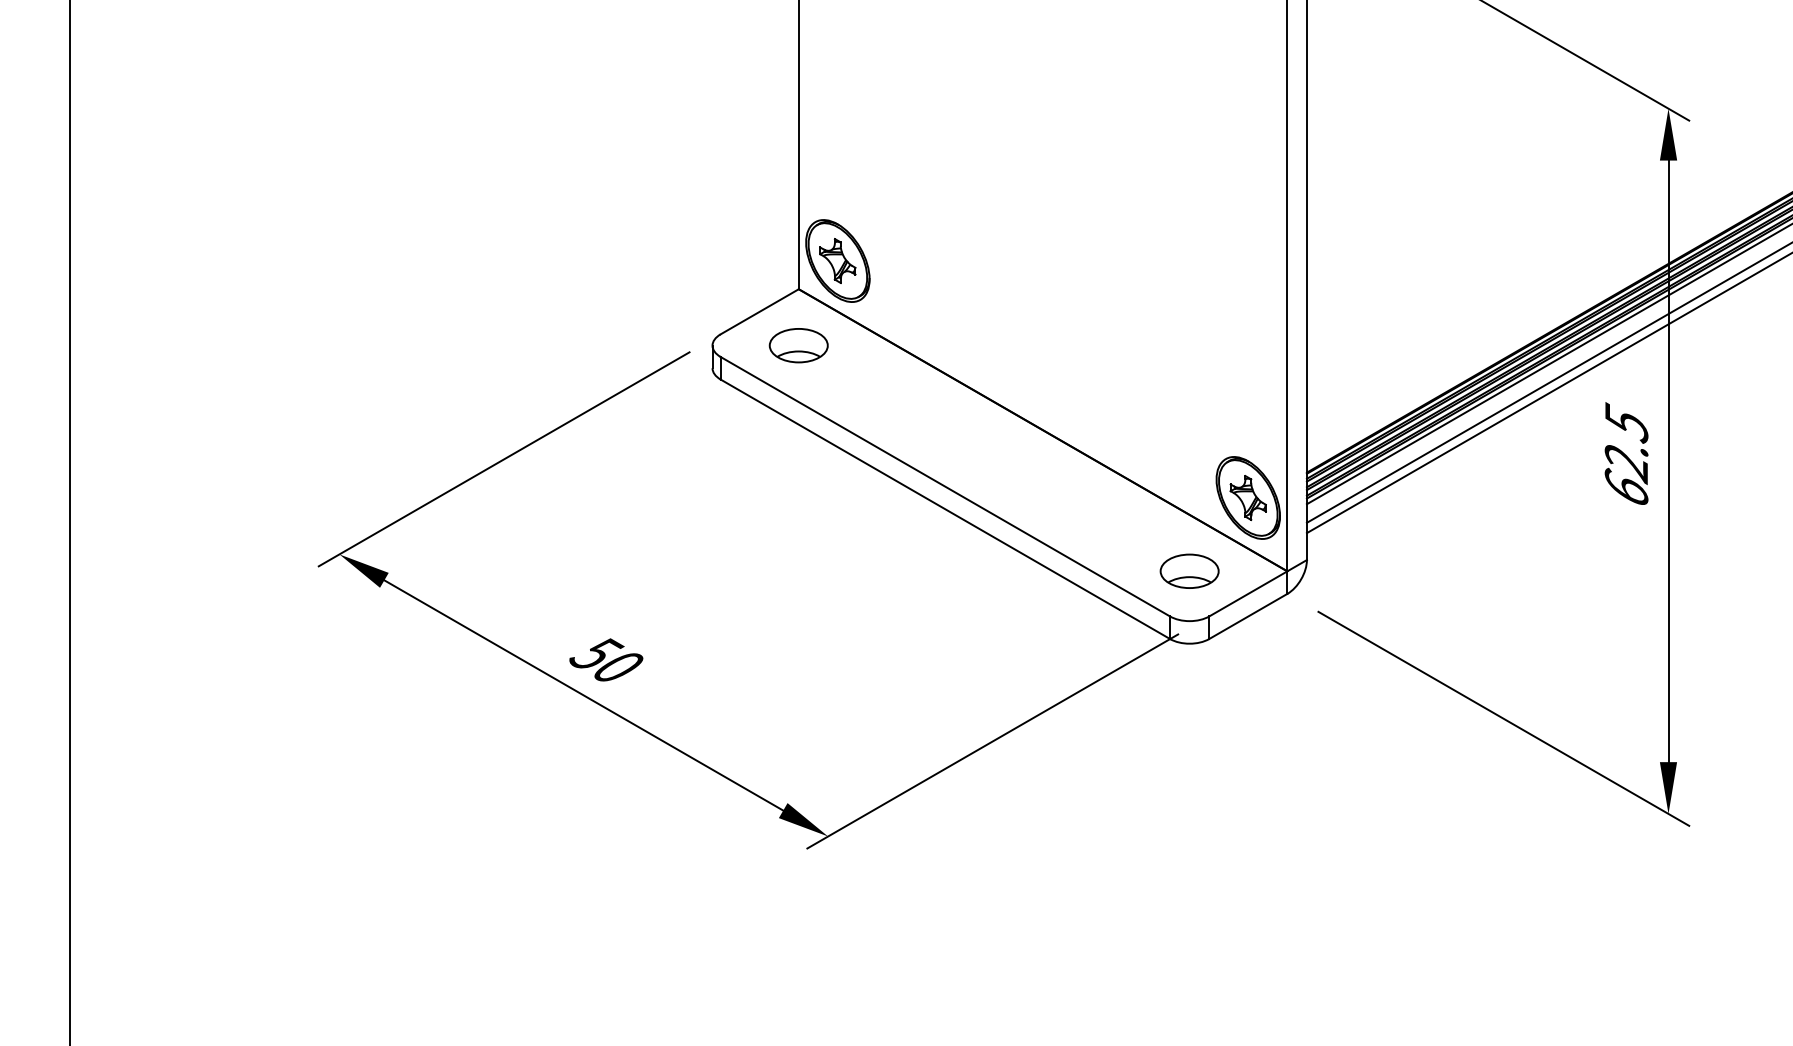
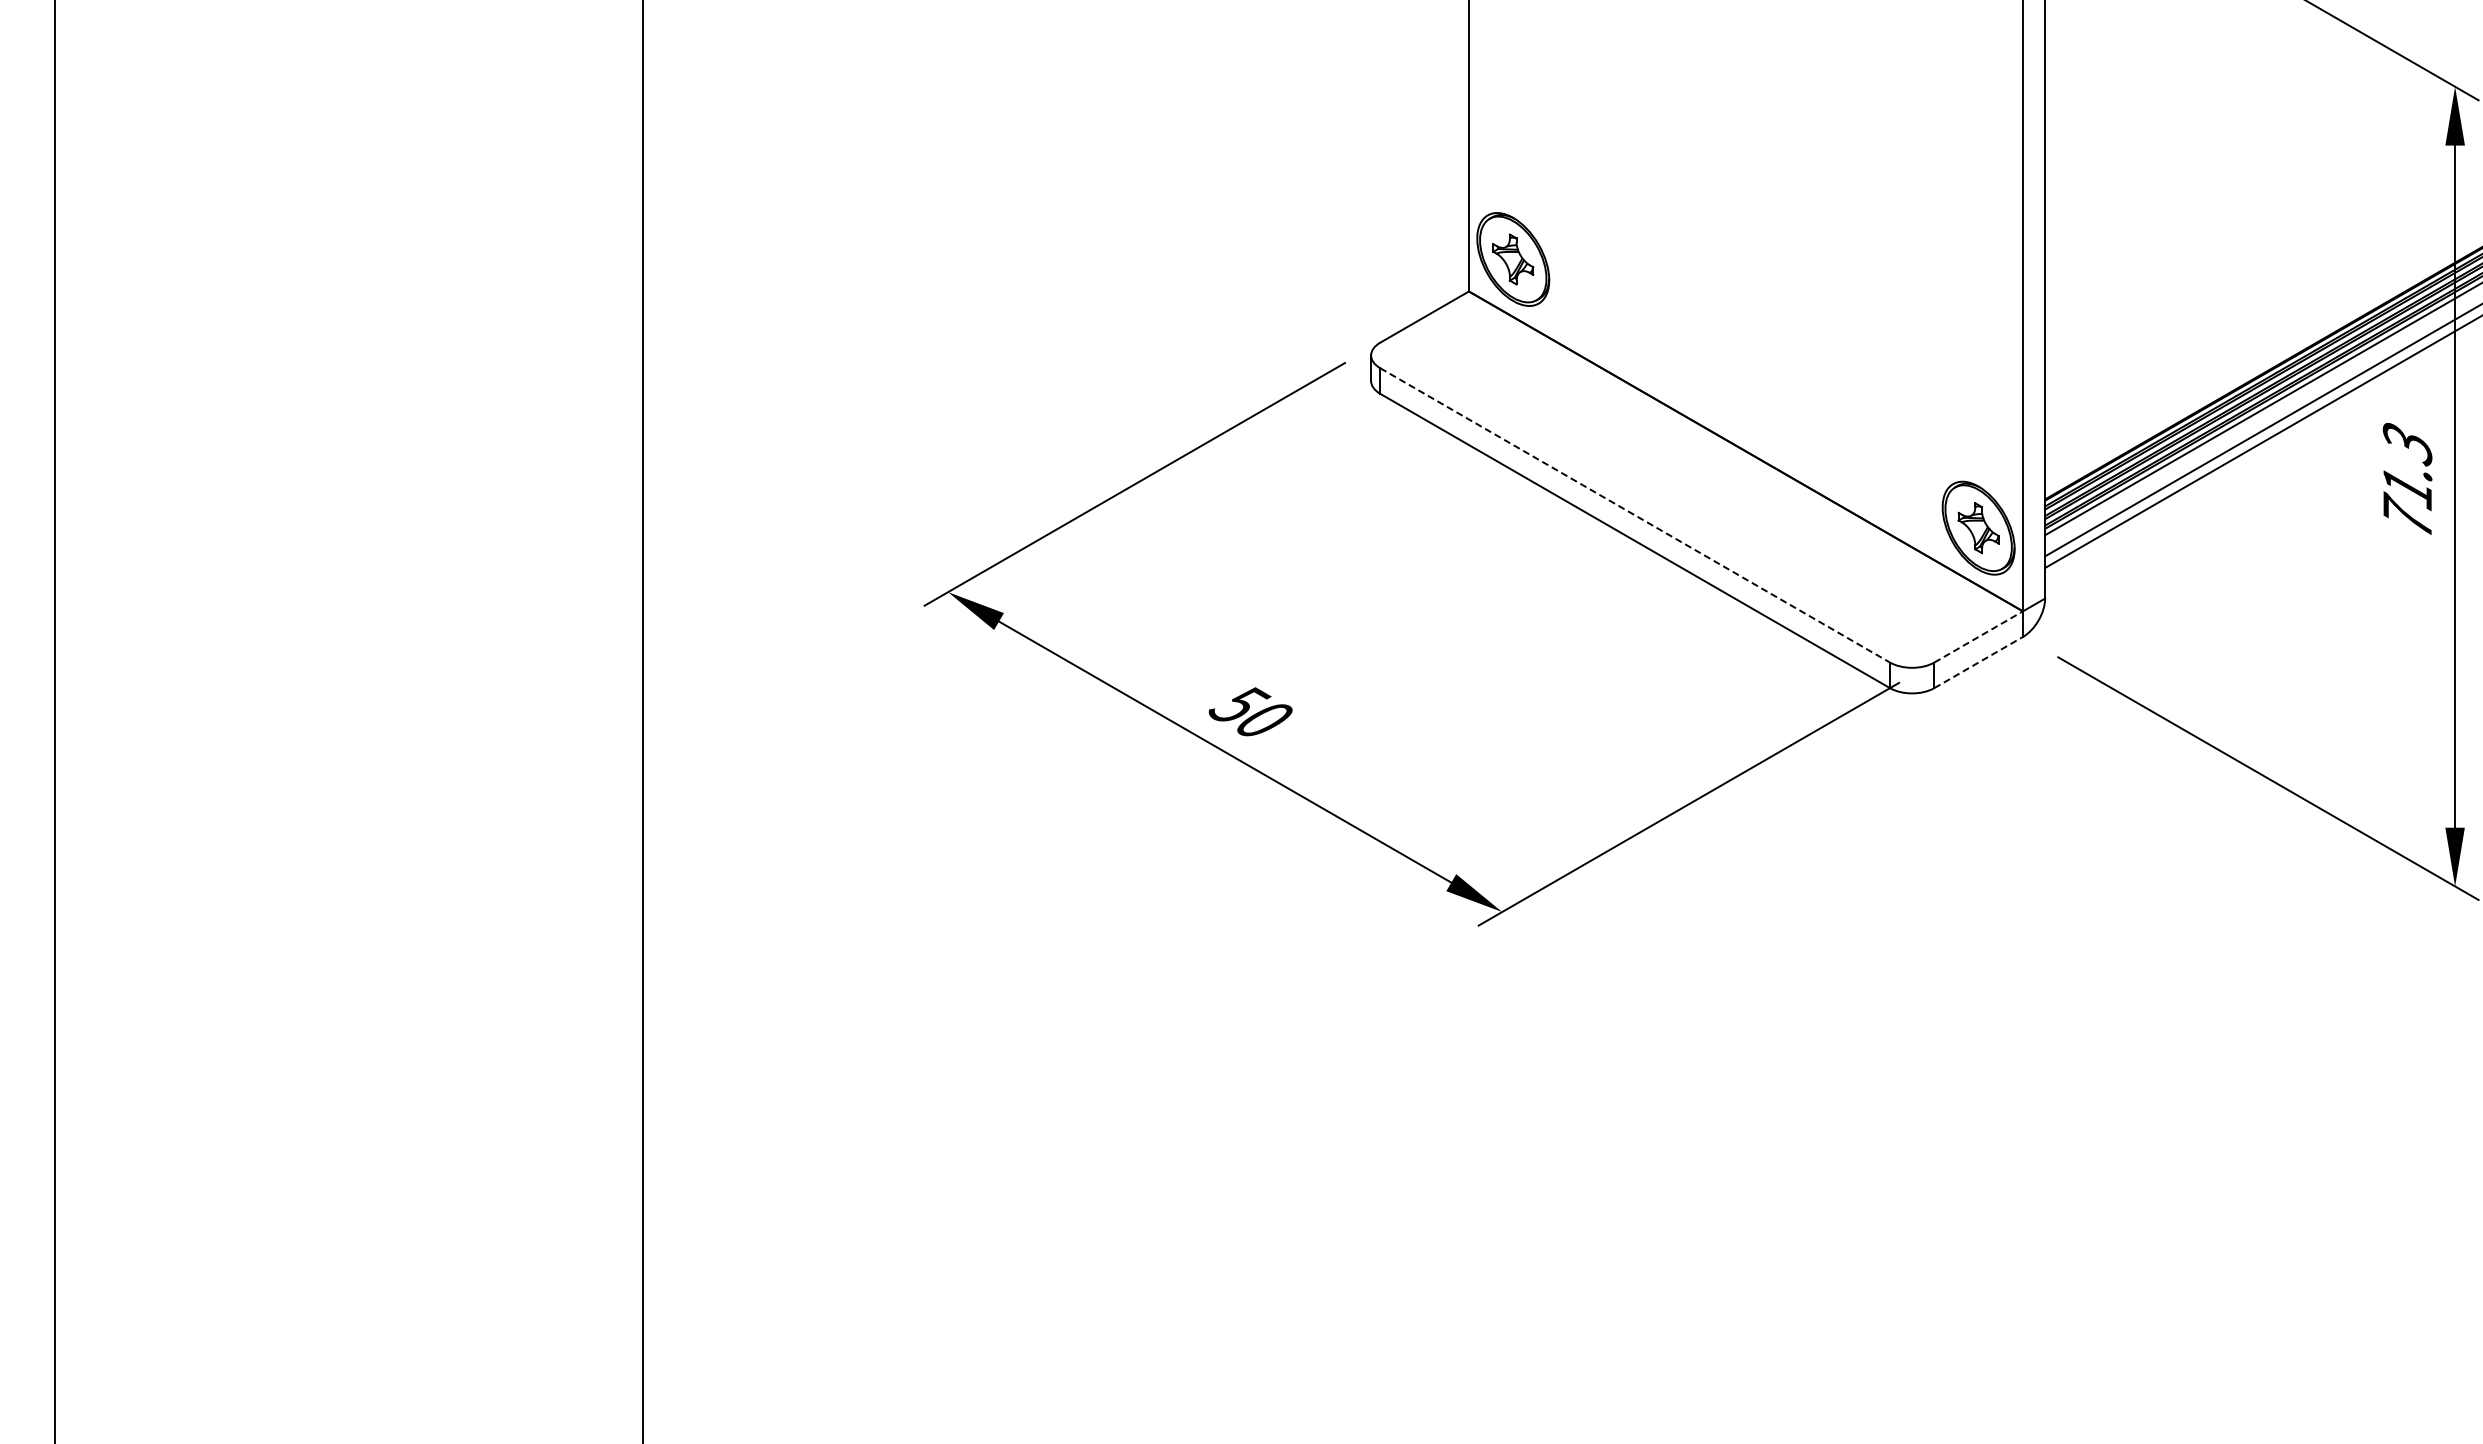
part: (798, 345) -> (1468, 355), removed
text: (1626, 453) -> (2407, 477), 62.5 -> 71.3
line: (945, 486) -> (1635, 515), solid -> dashed
part: (1189, 571) -> (1911, 611), removed
line: (1249, 593) -> (1979, 636), solid -> dashed
line: (1249, 616) -> (1979, 662), solid -> dashed

